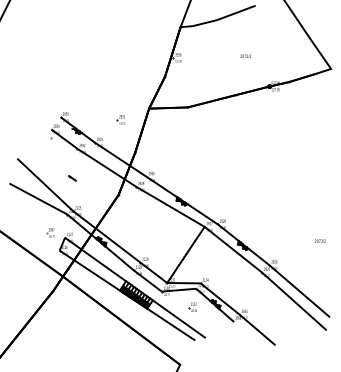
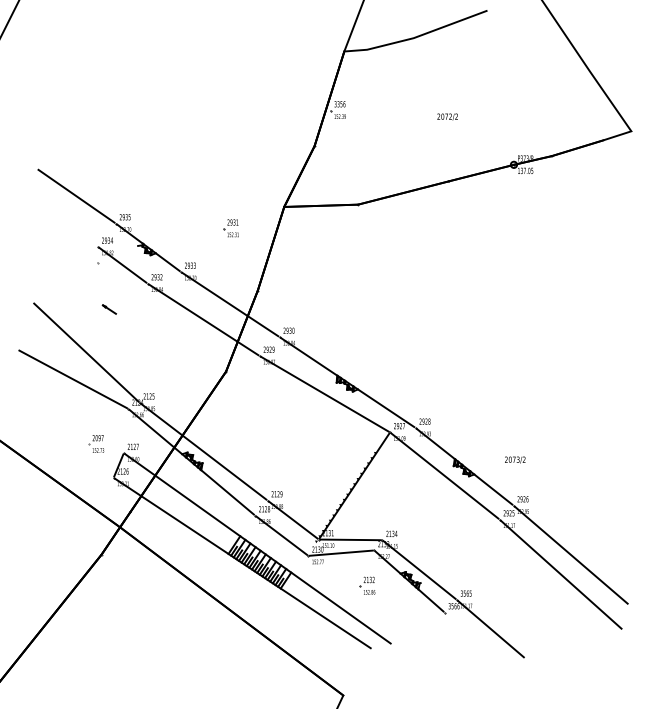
text: (245, 55) -> (447, 115), moved
line: (40, 102) -> (77, 195), added
part: (72, 178) -> (109, 309), moved
text: (320, 240) -> (515, 458), moved

